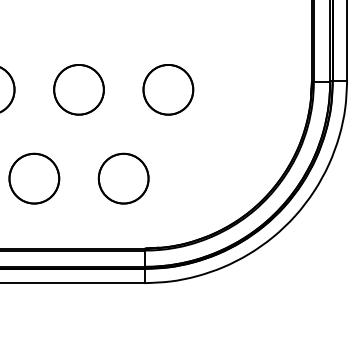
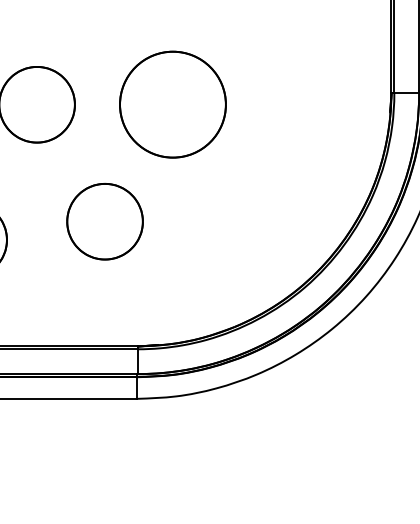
part: (168, 89) -> (173, 104), size x1.4
part: (123, 178) -> (104, 221), moved

